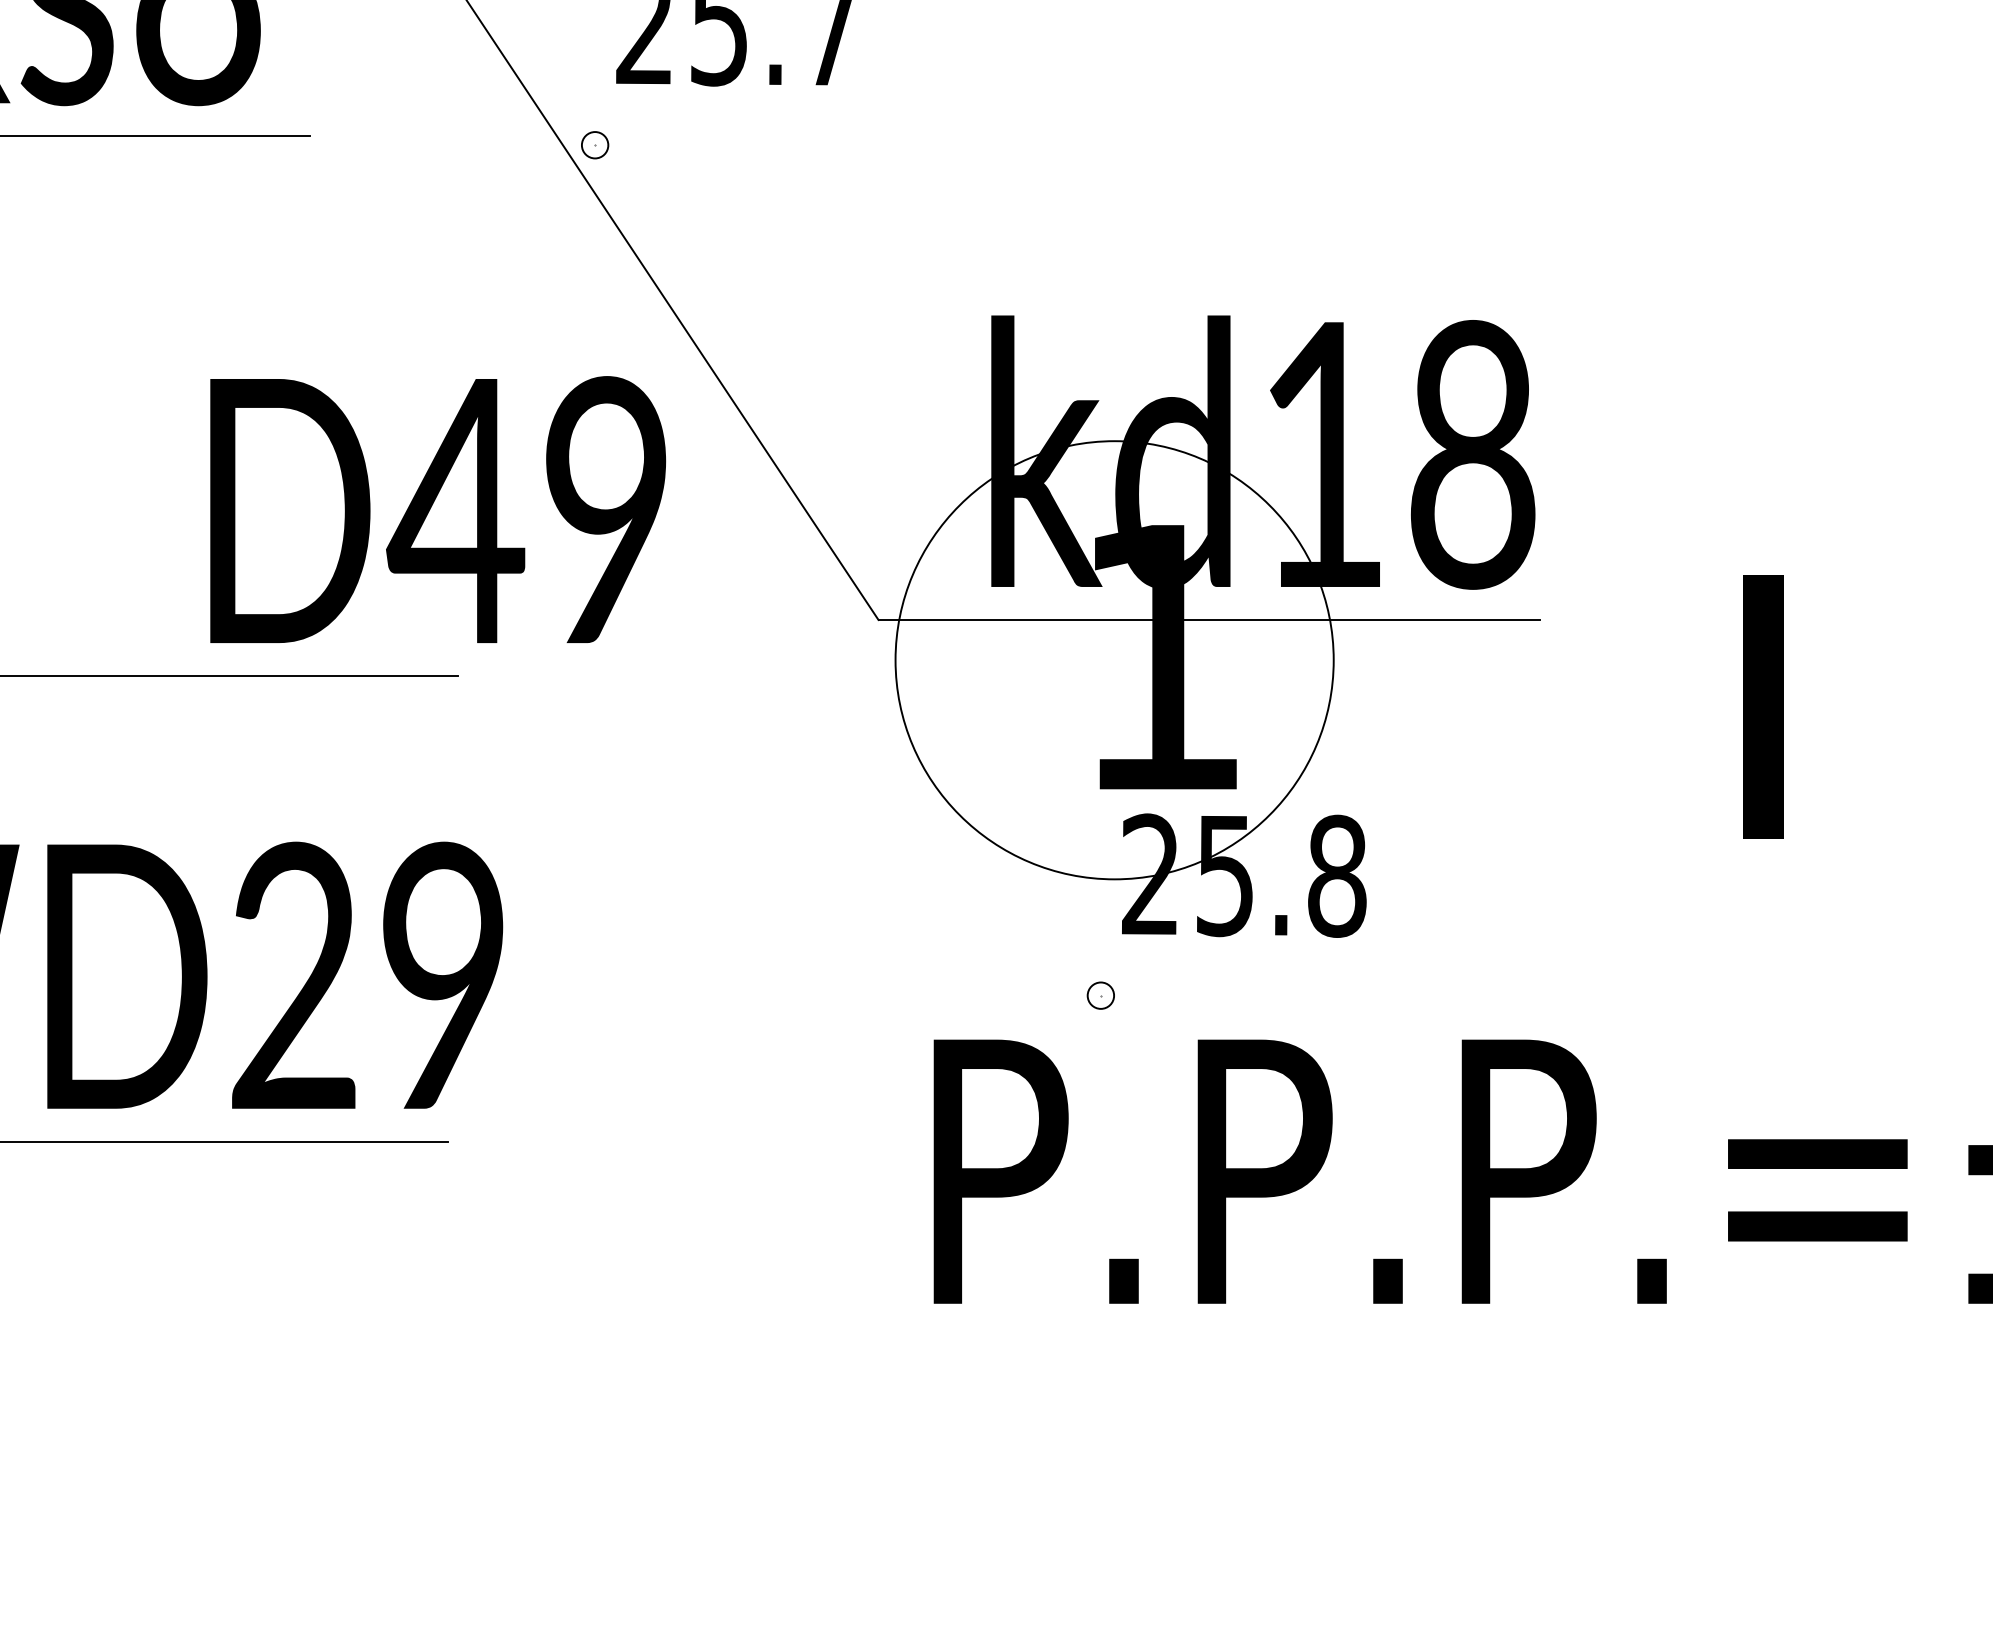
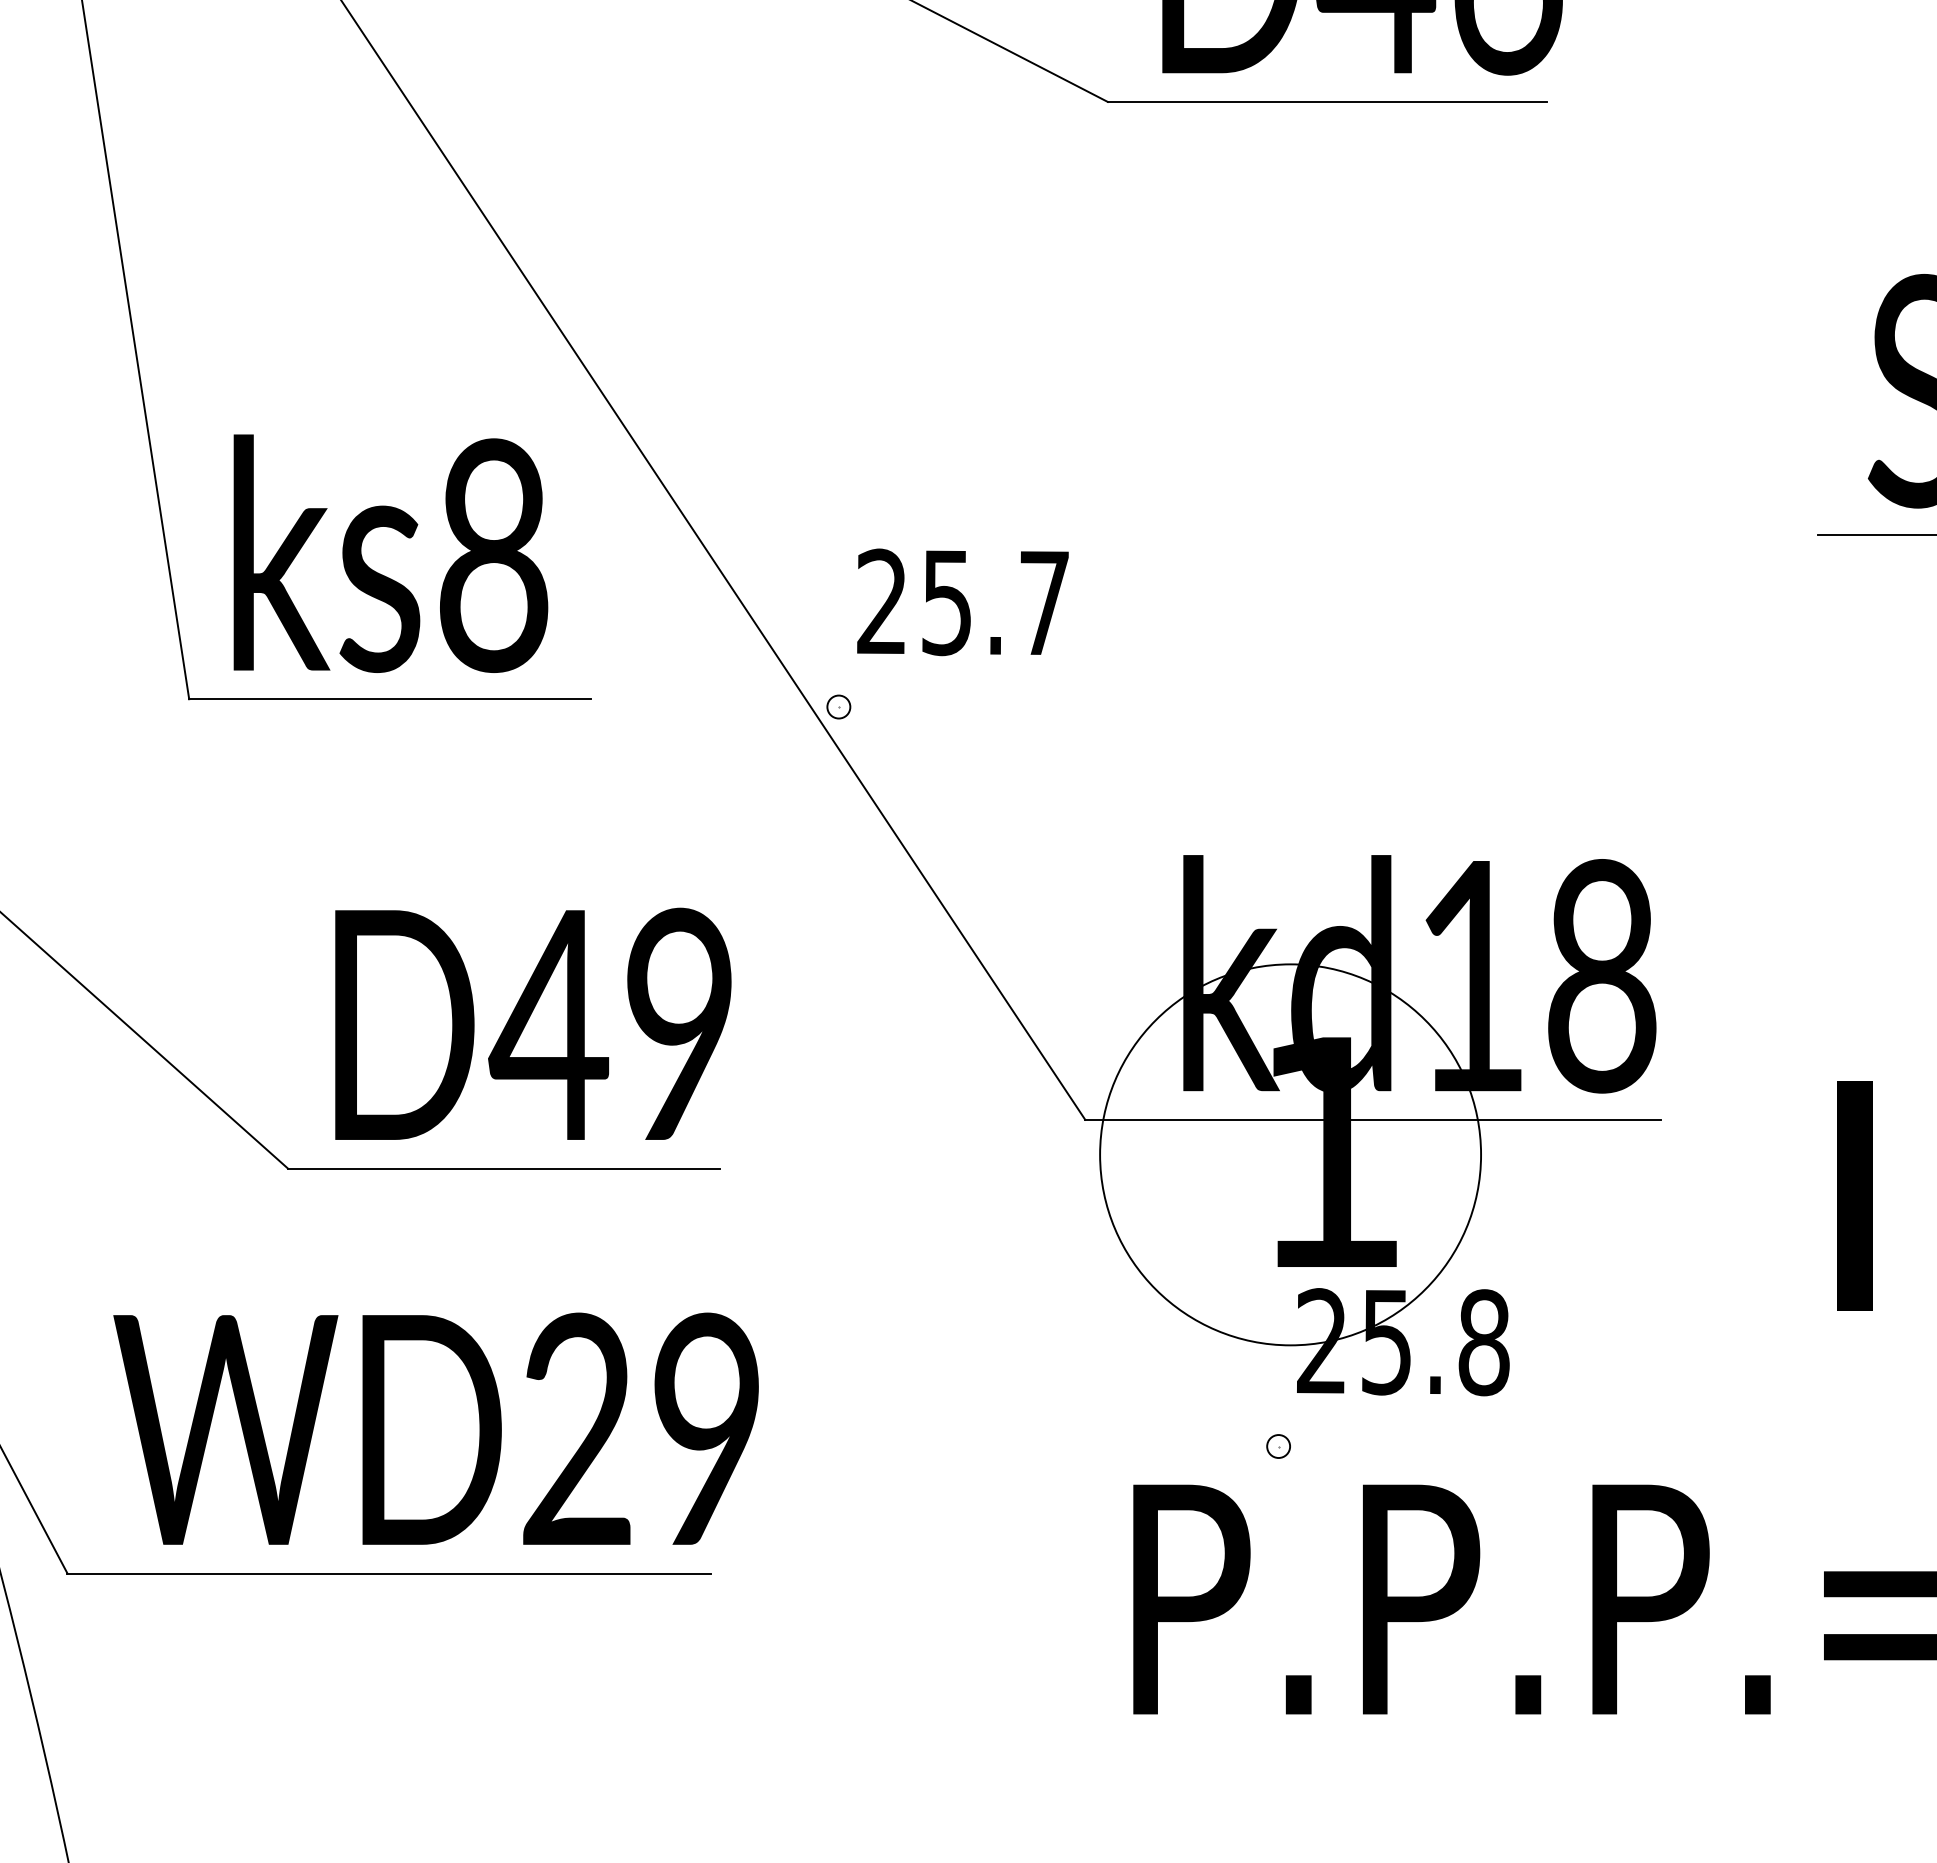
text: (438, 509) -> (533, 1023), moved

